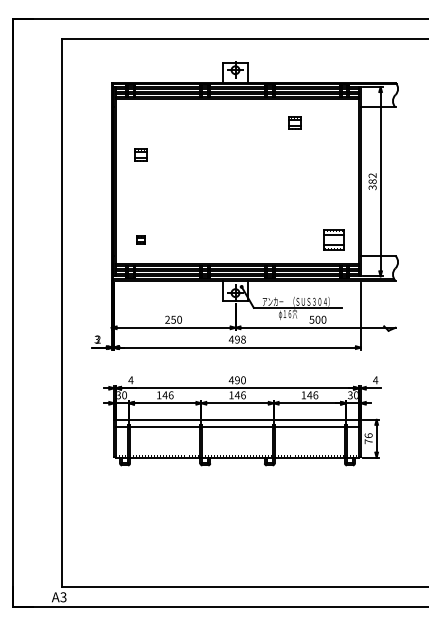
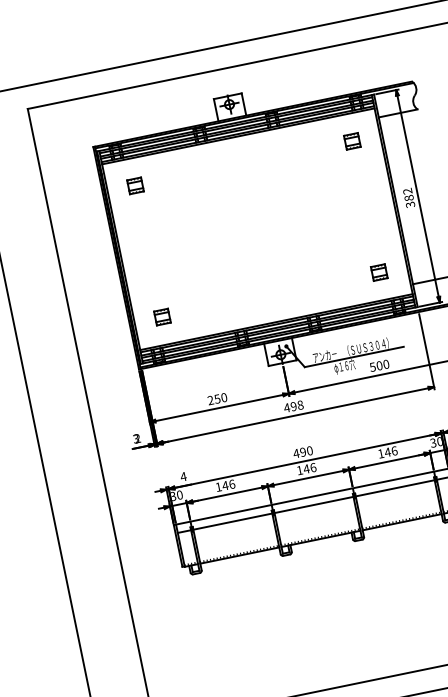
part: (294, 122) -> (351, 140), moved
part: (140, 154) -> (134, 185), moved
part: (140, 239) -> (161, 316), size x1.67
part: (333, 239) -> (378, 272), size x0.62

